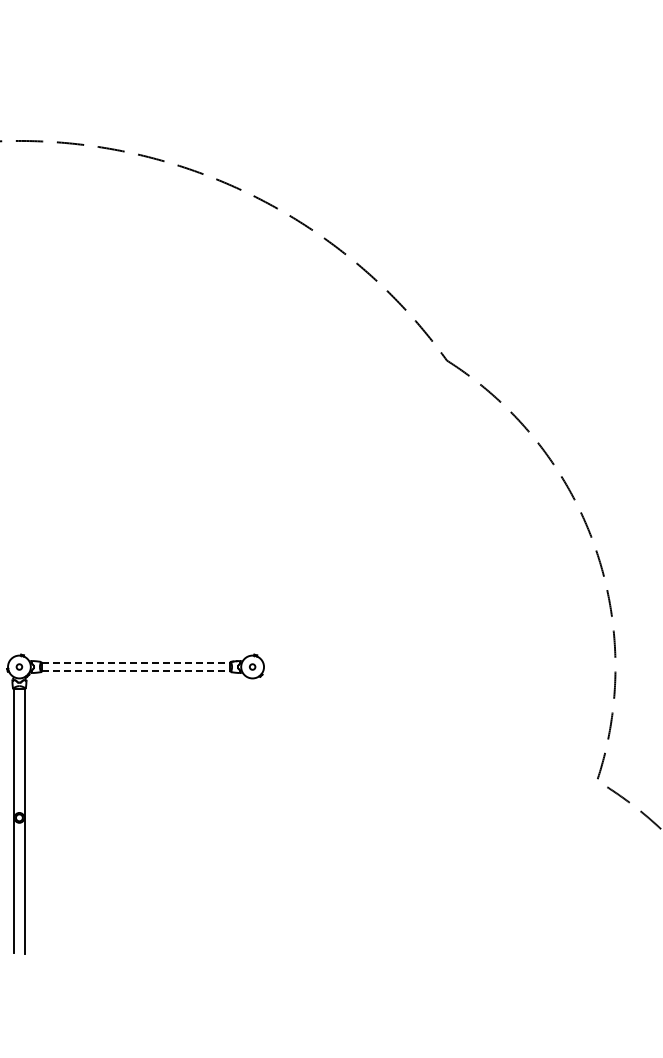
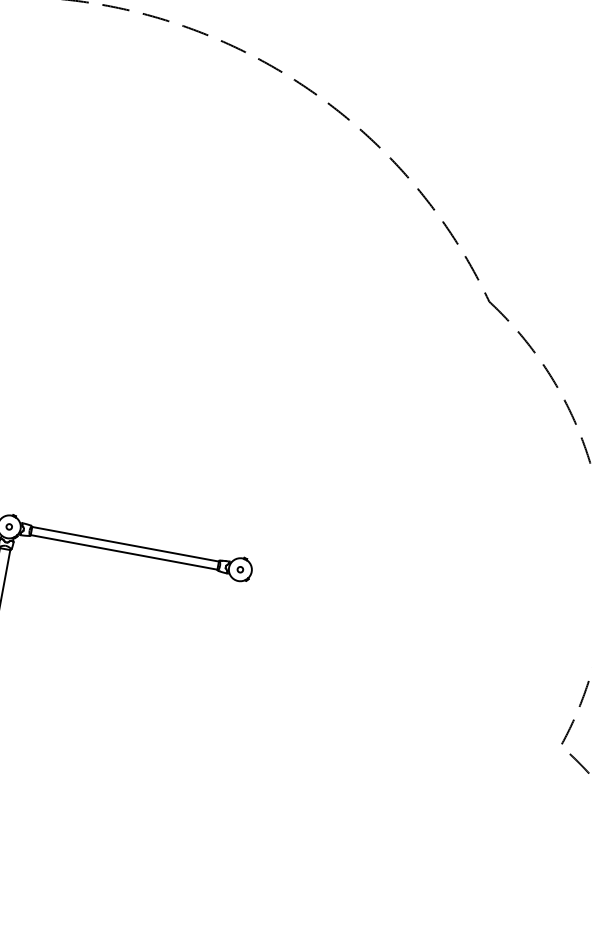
line: (136, 662) -> (126, 543), dashed -> solid
line: (136, 671) -> (124, 552), dashed -> solid

